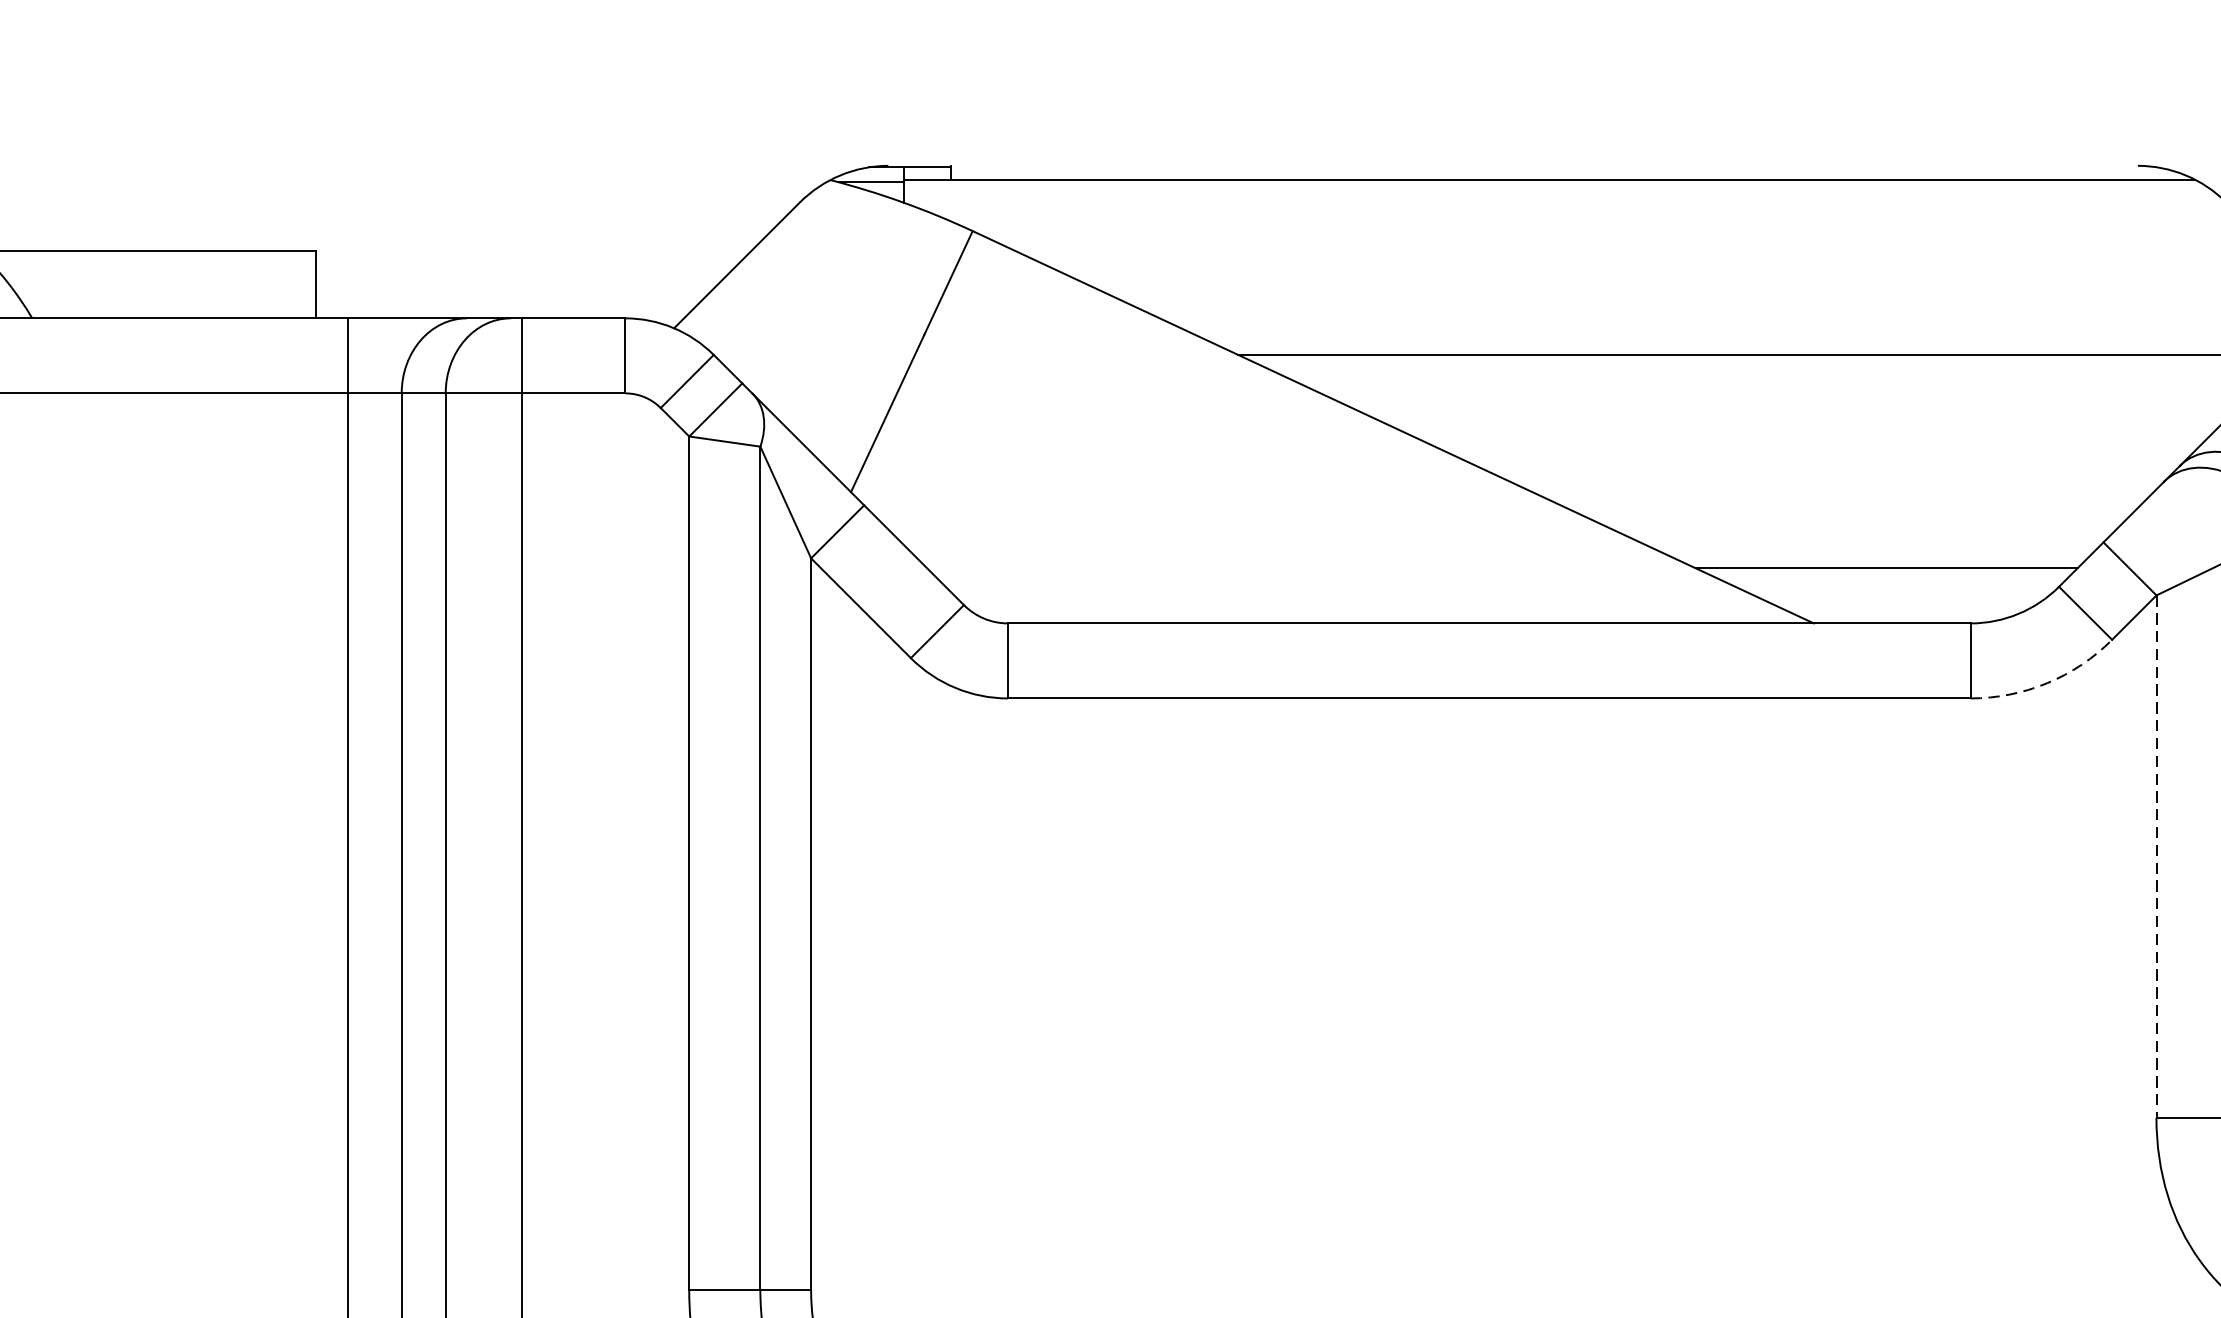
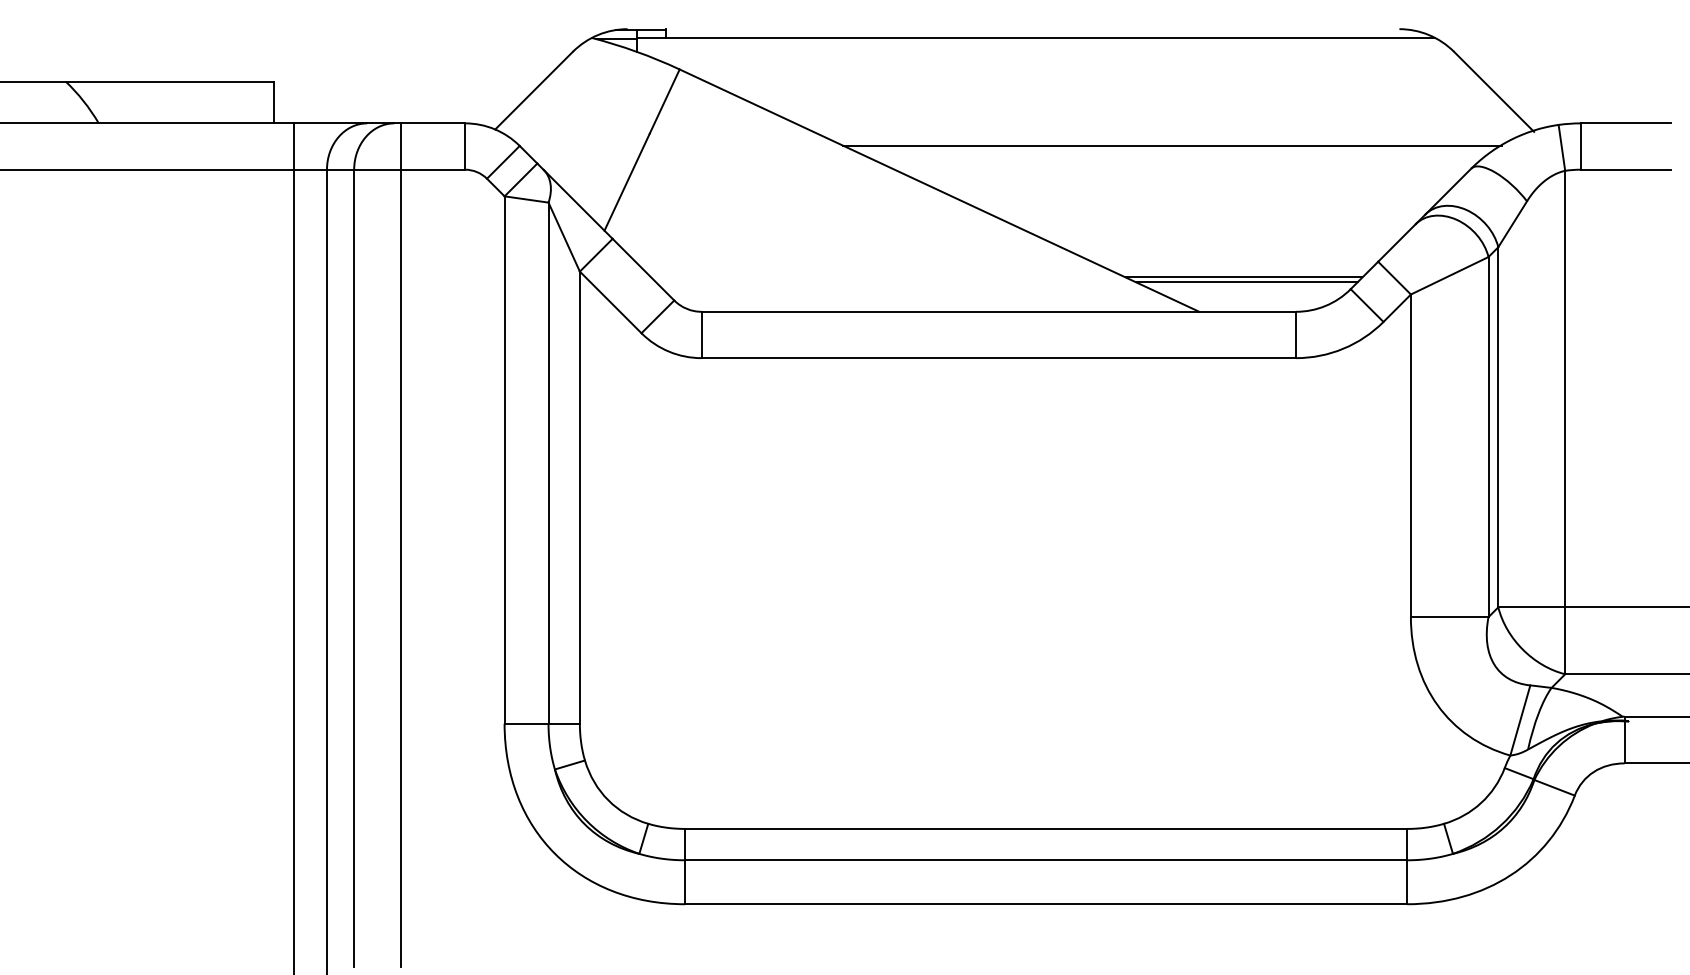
line: (1890, 575) -> (1246, 282), added
arc: (2047, 682) -> (1343, 348), dashed -> solid
line: (2155, 857) -> (1410, 456), dashed -> solid

